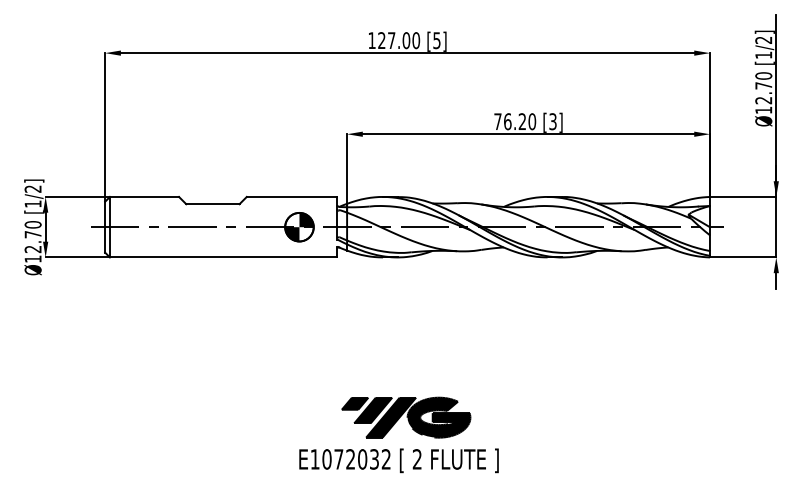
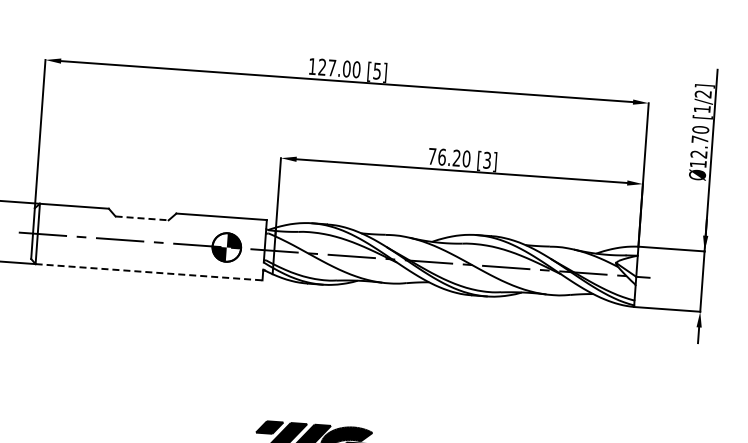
line: (212, 204) -> (141, 218), solid -> dashed
line: (223, 257) -> (148, 272), solid -> dashed

